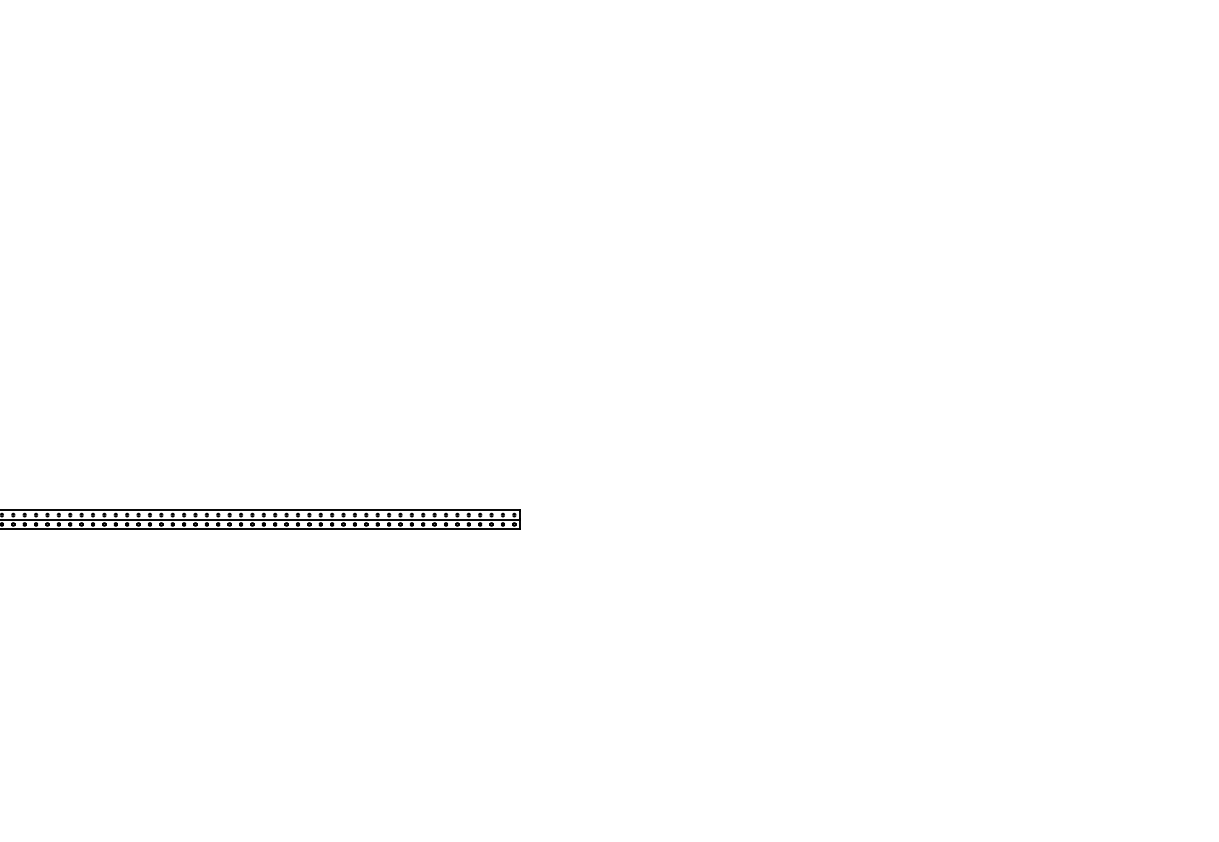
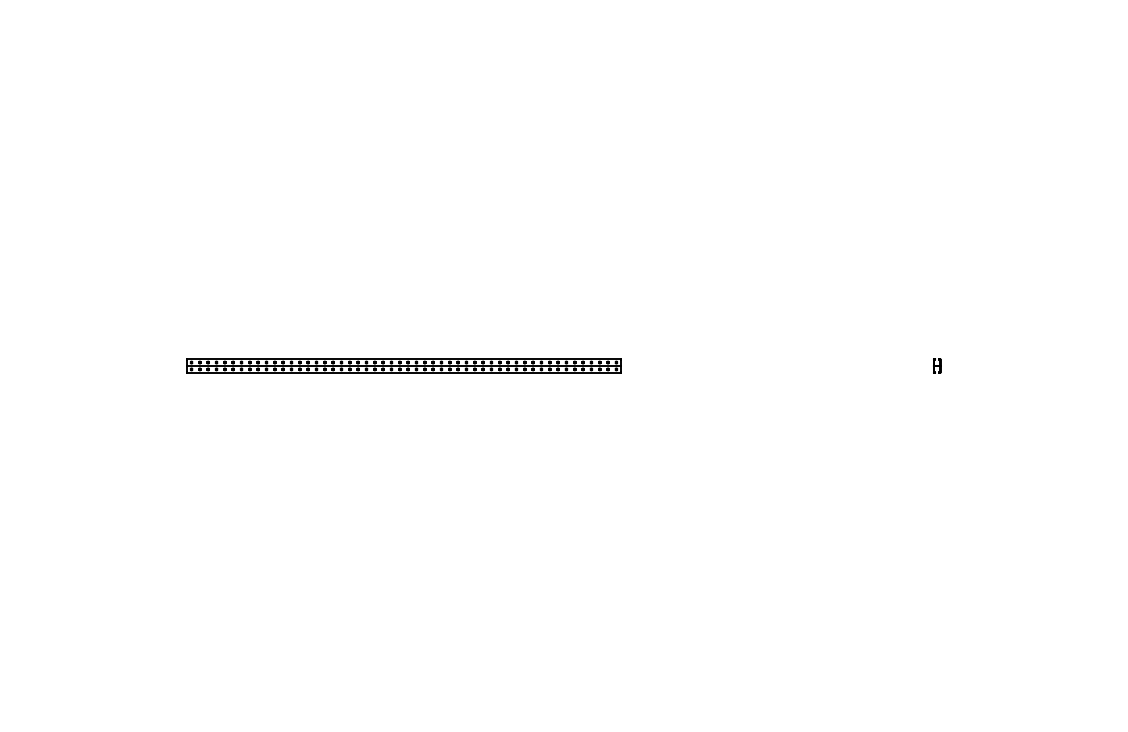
part: (953, 519) -> (937, 365), added

